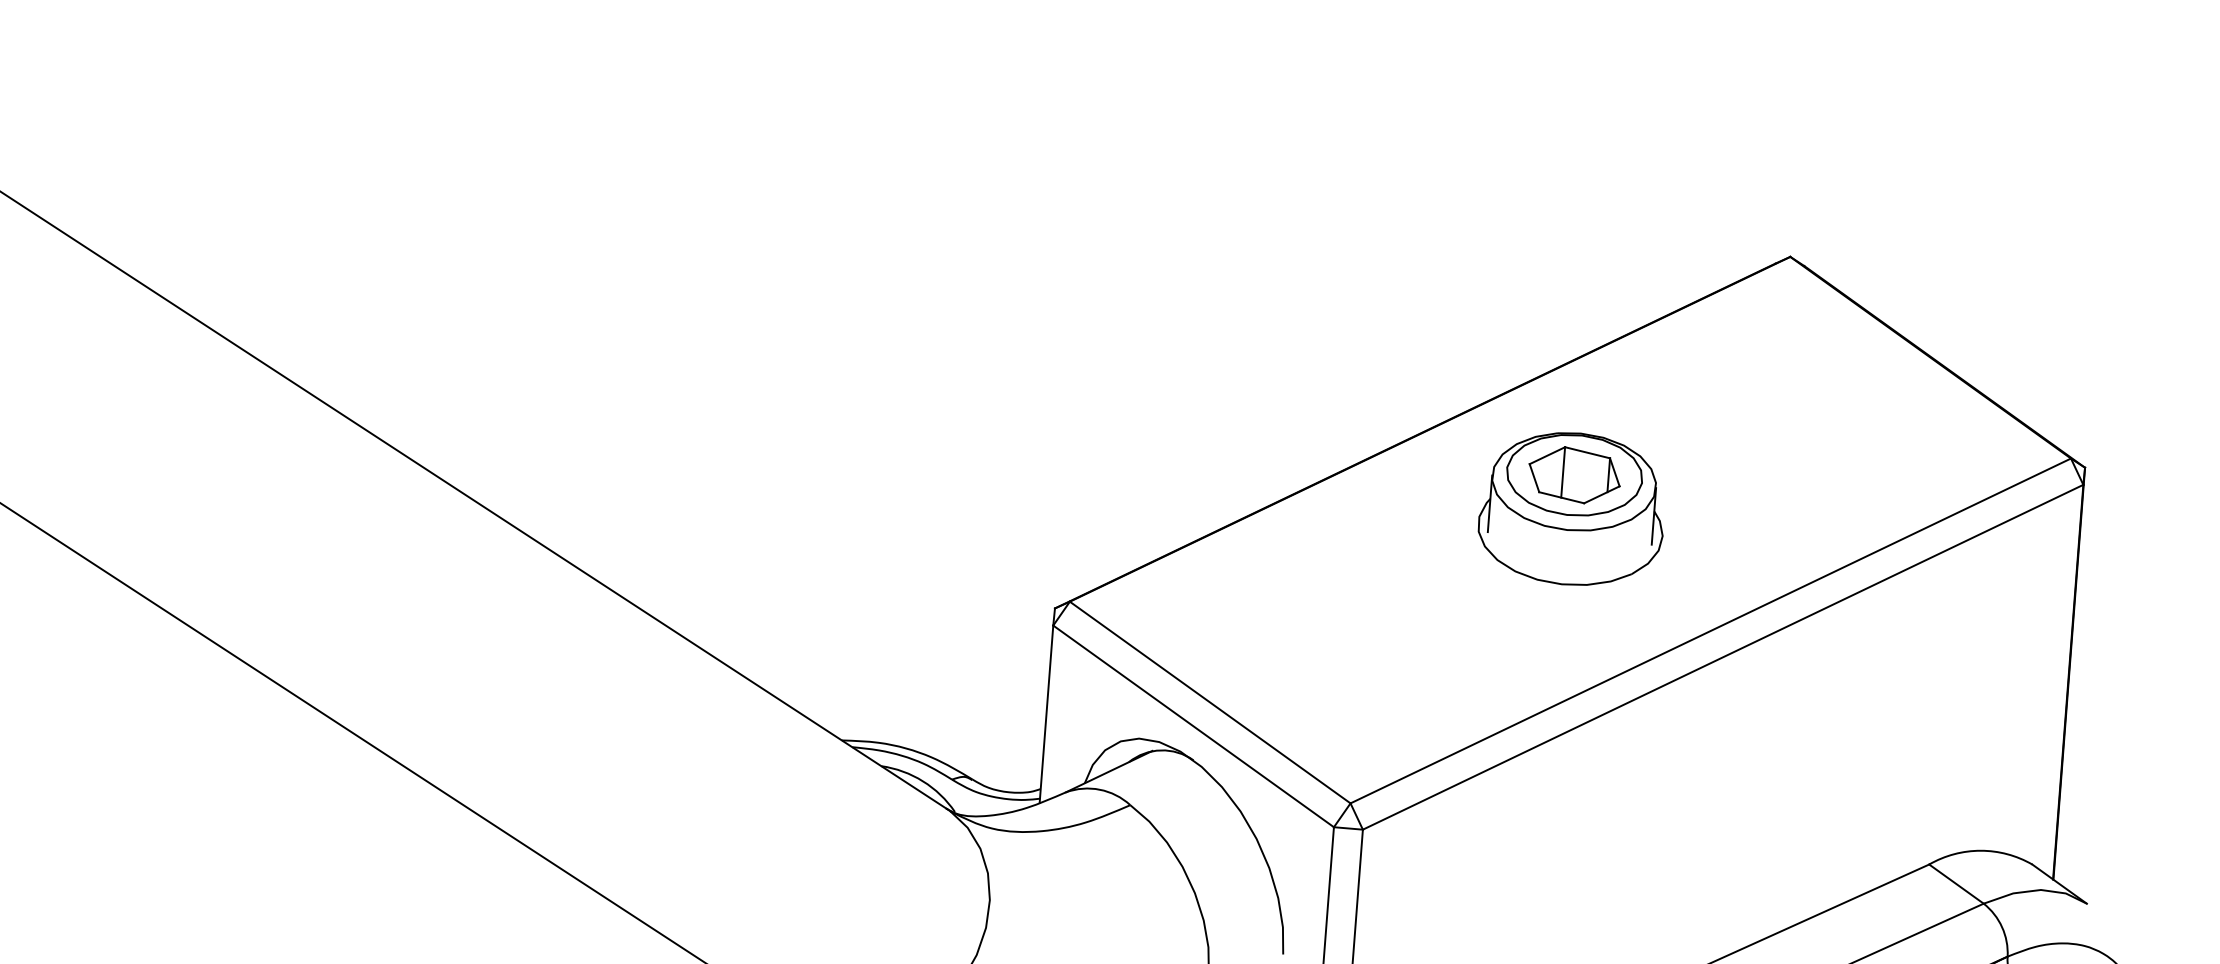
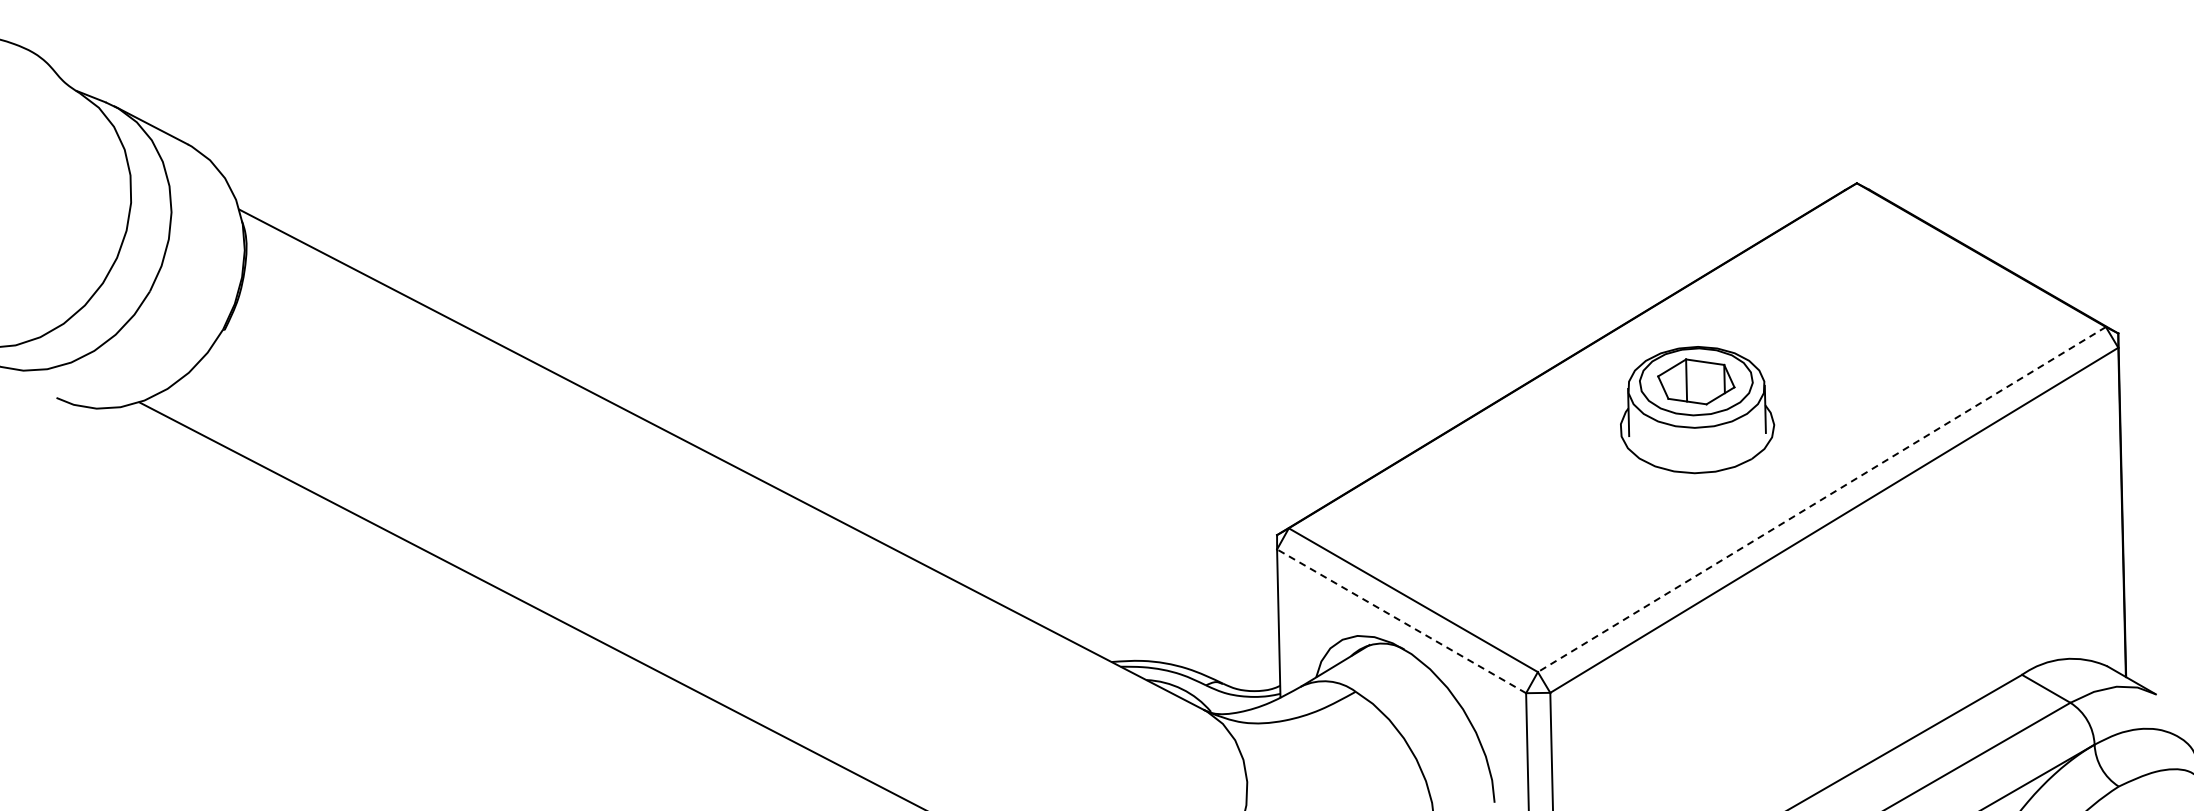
line: (1710, 630) -> (1821, 499), solid -> dashed
line: (1193, 726) -> (1401, 621), solid -> dashed

